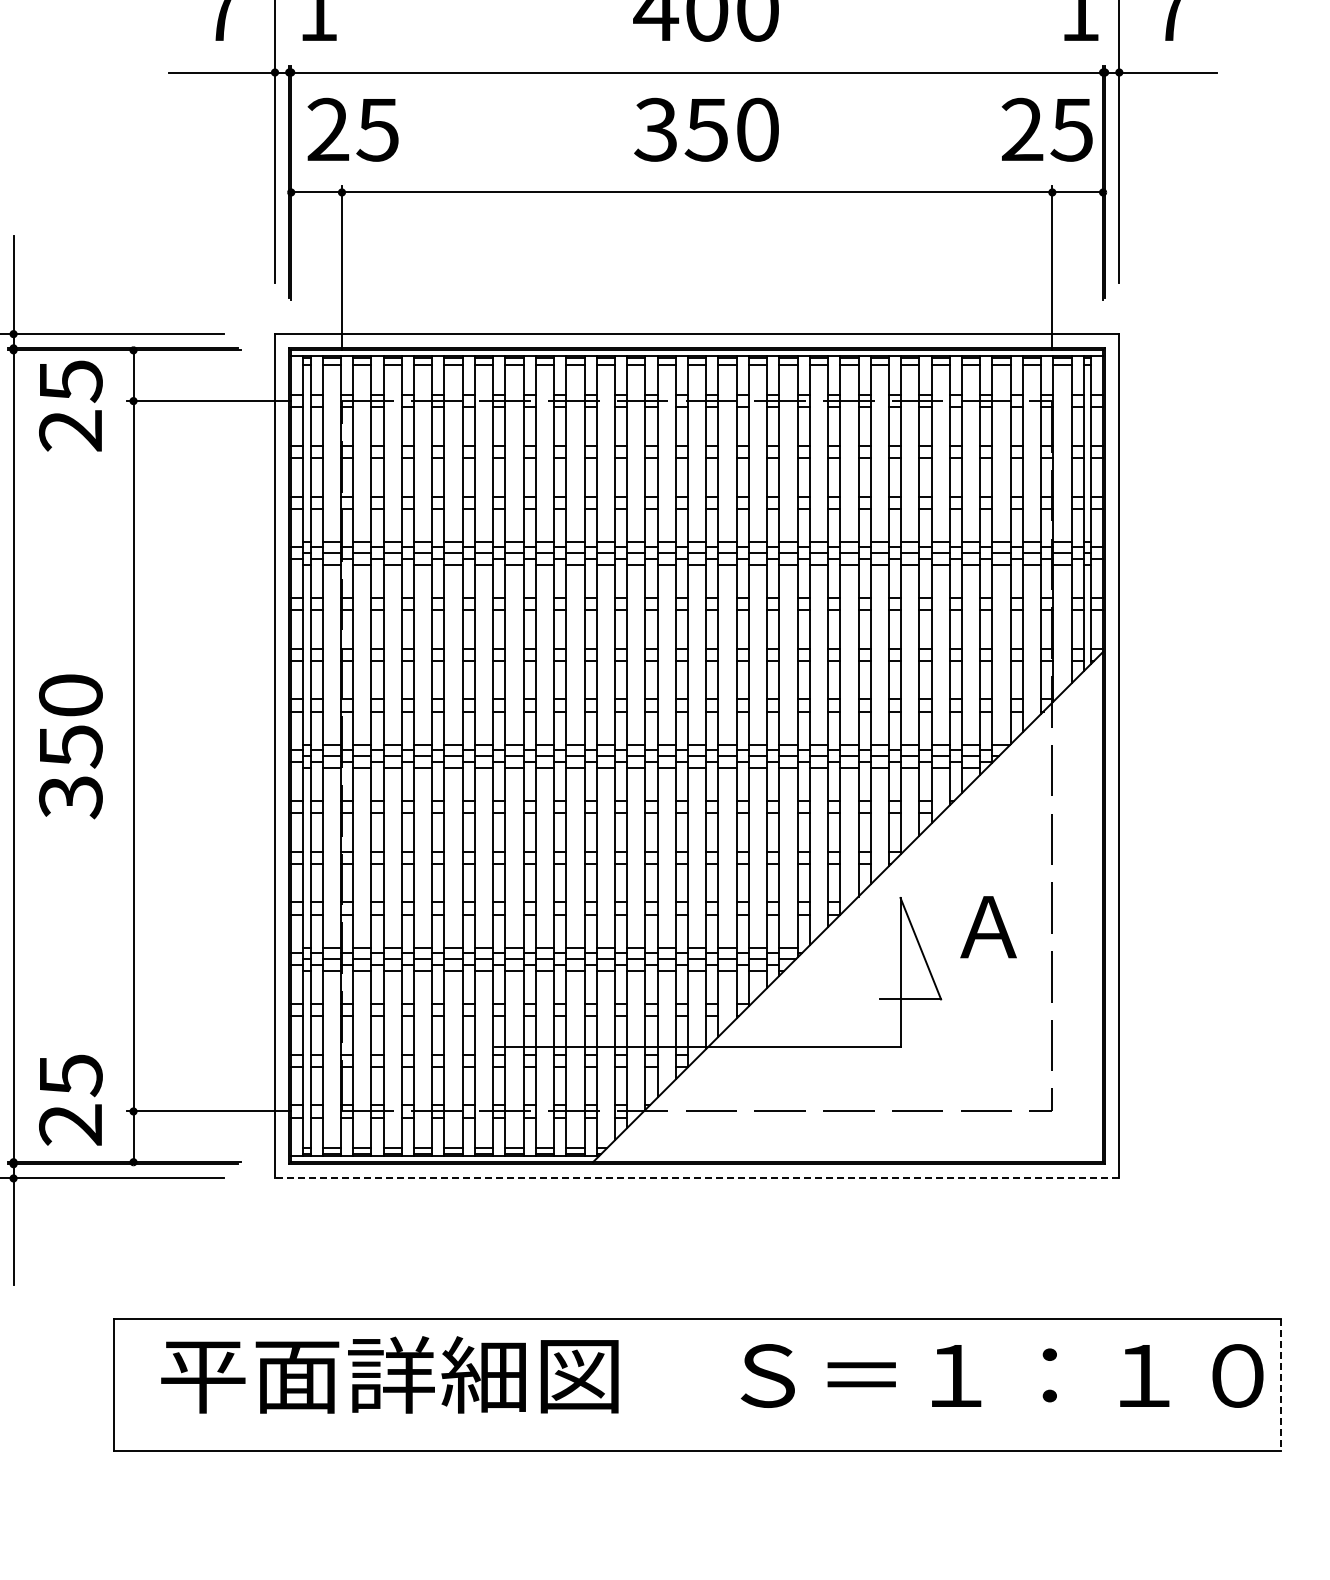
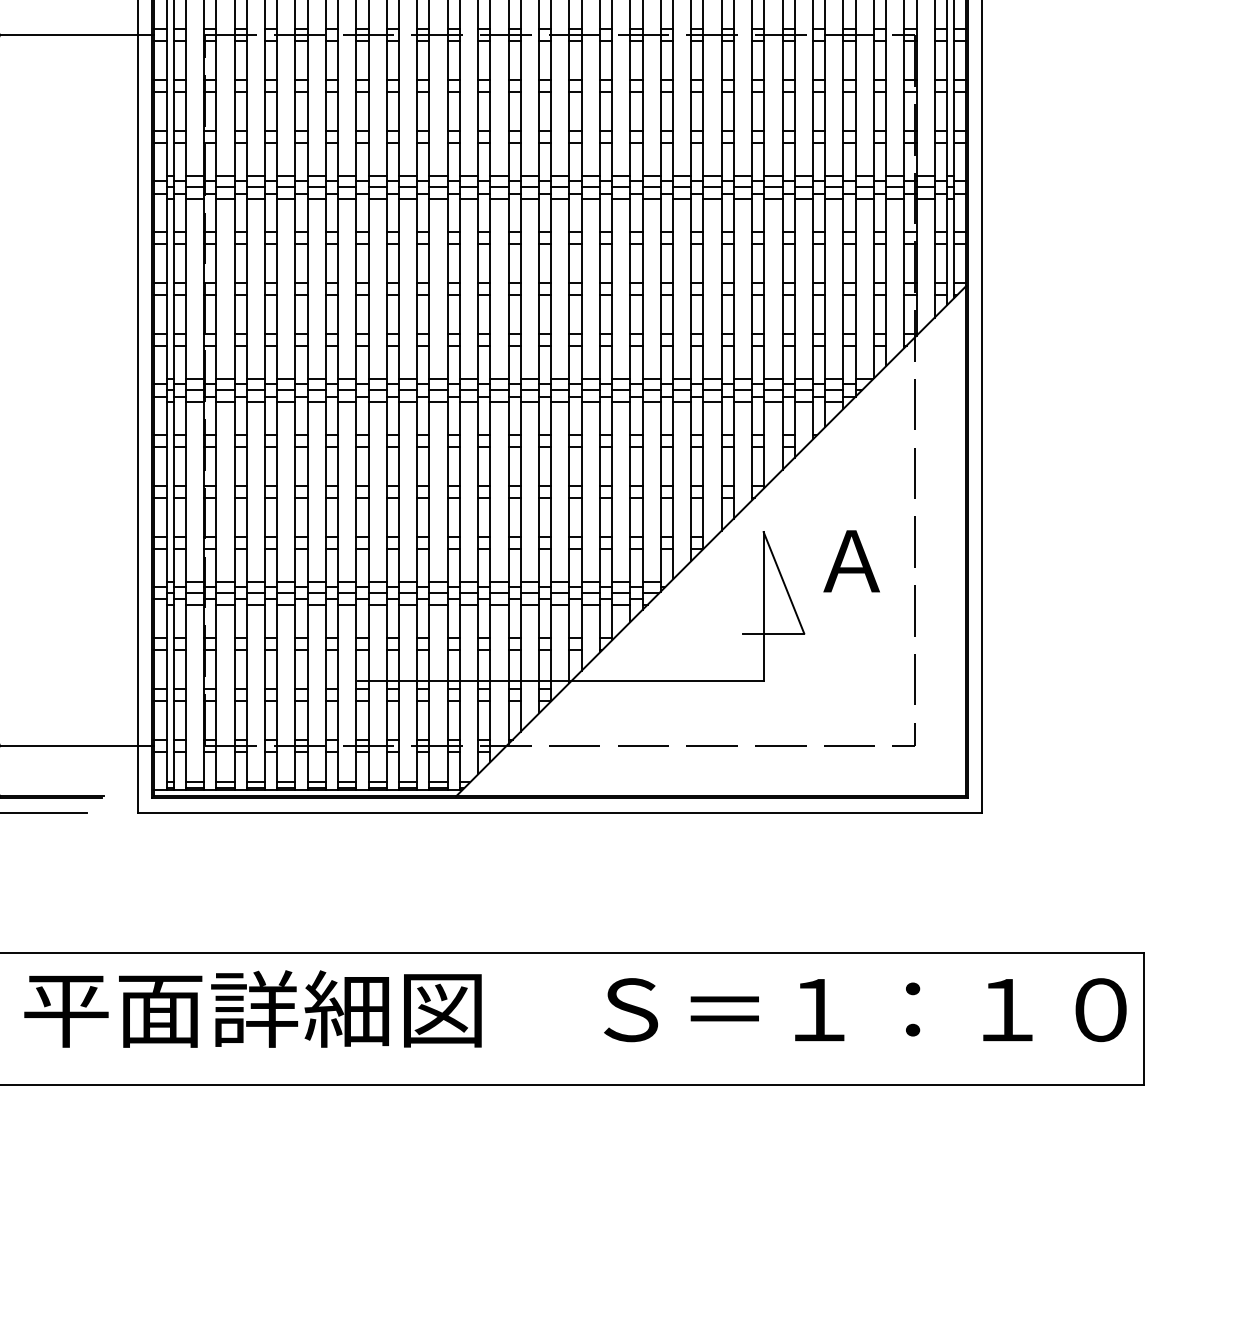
line: (696, 1178) -> (559, 812), dashed -> solid
line: (1280, 1384) -> (1143, 1018), dashed -> solid

